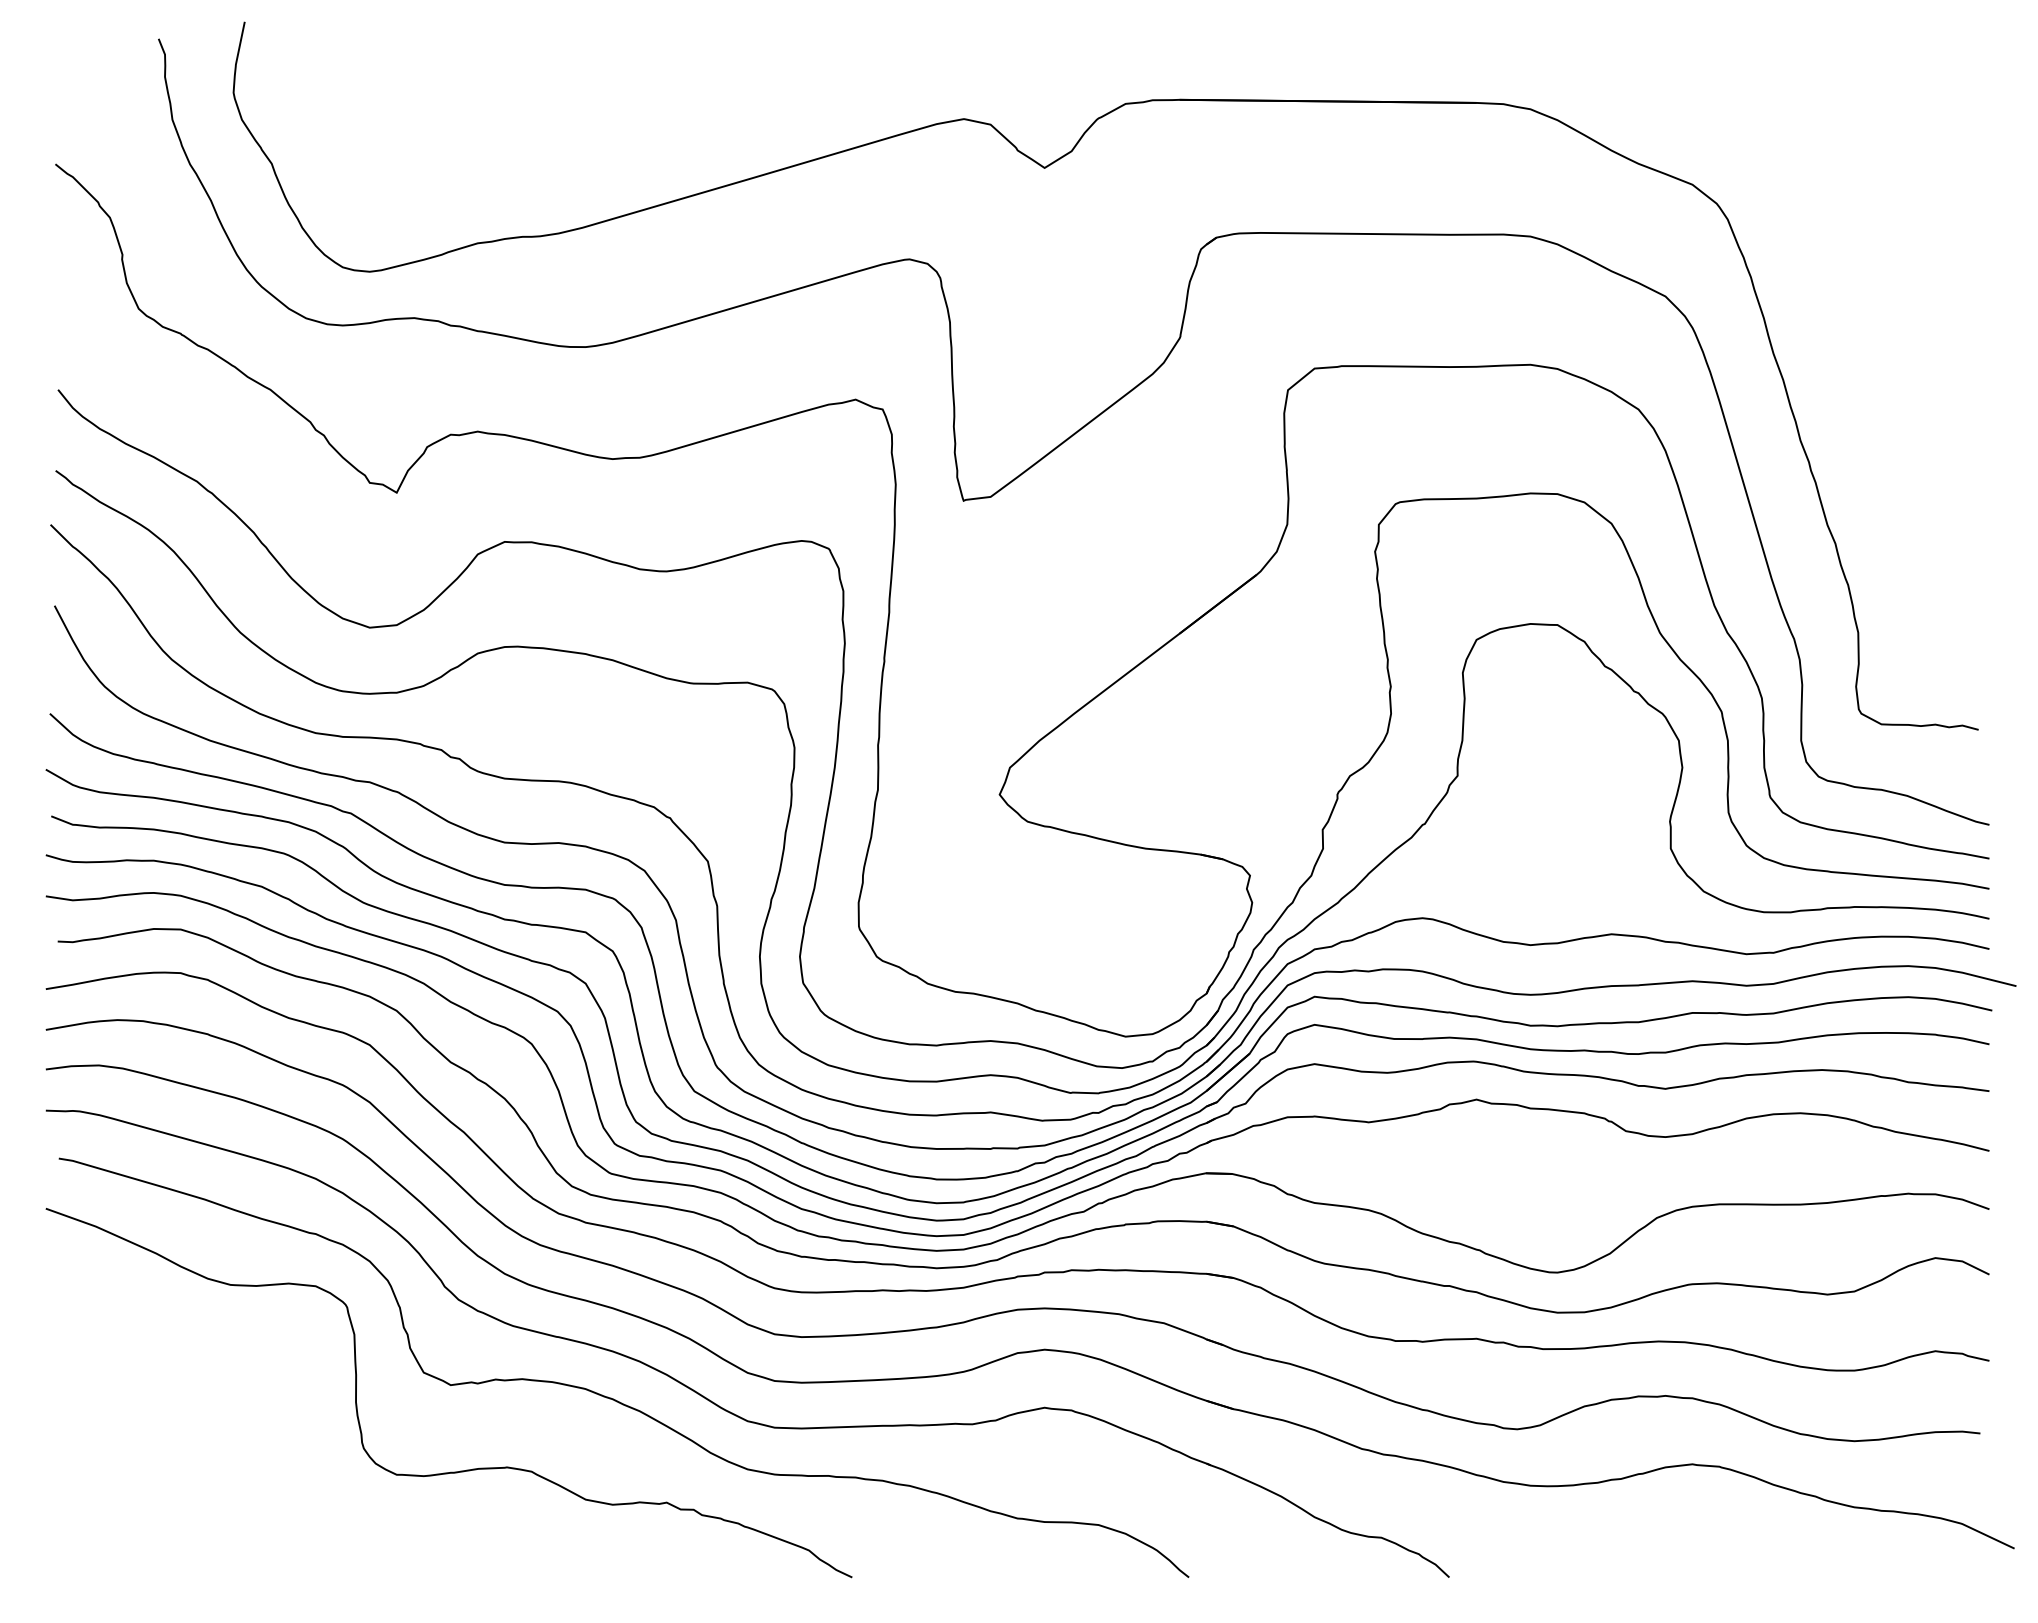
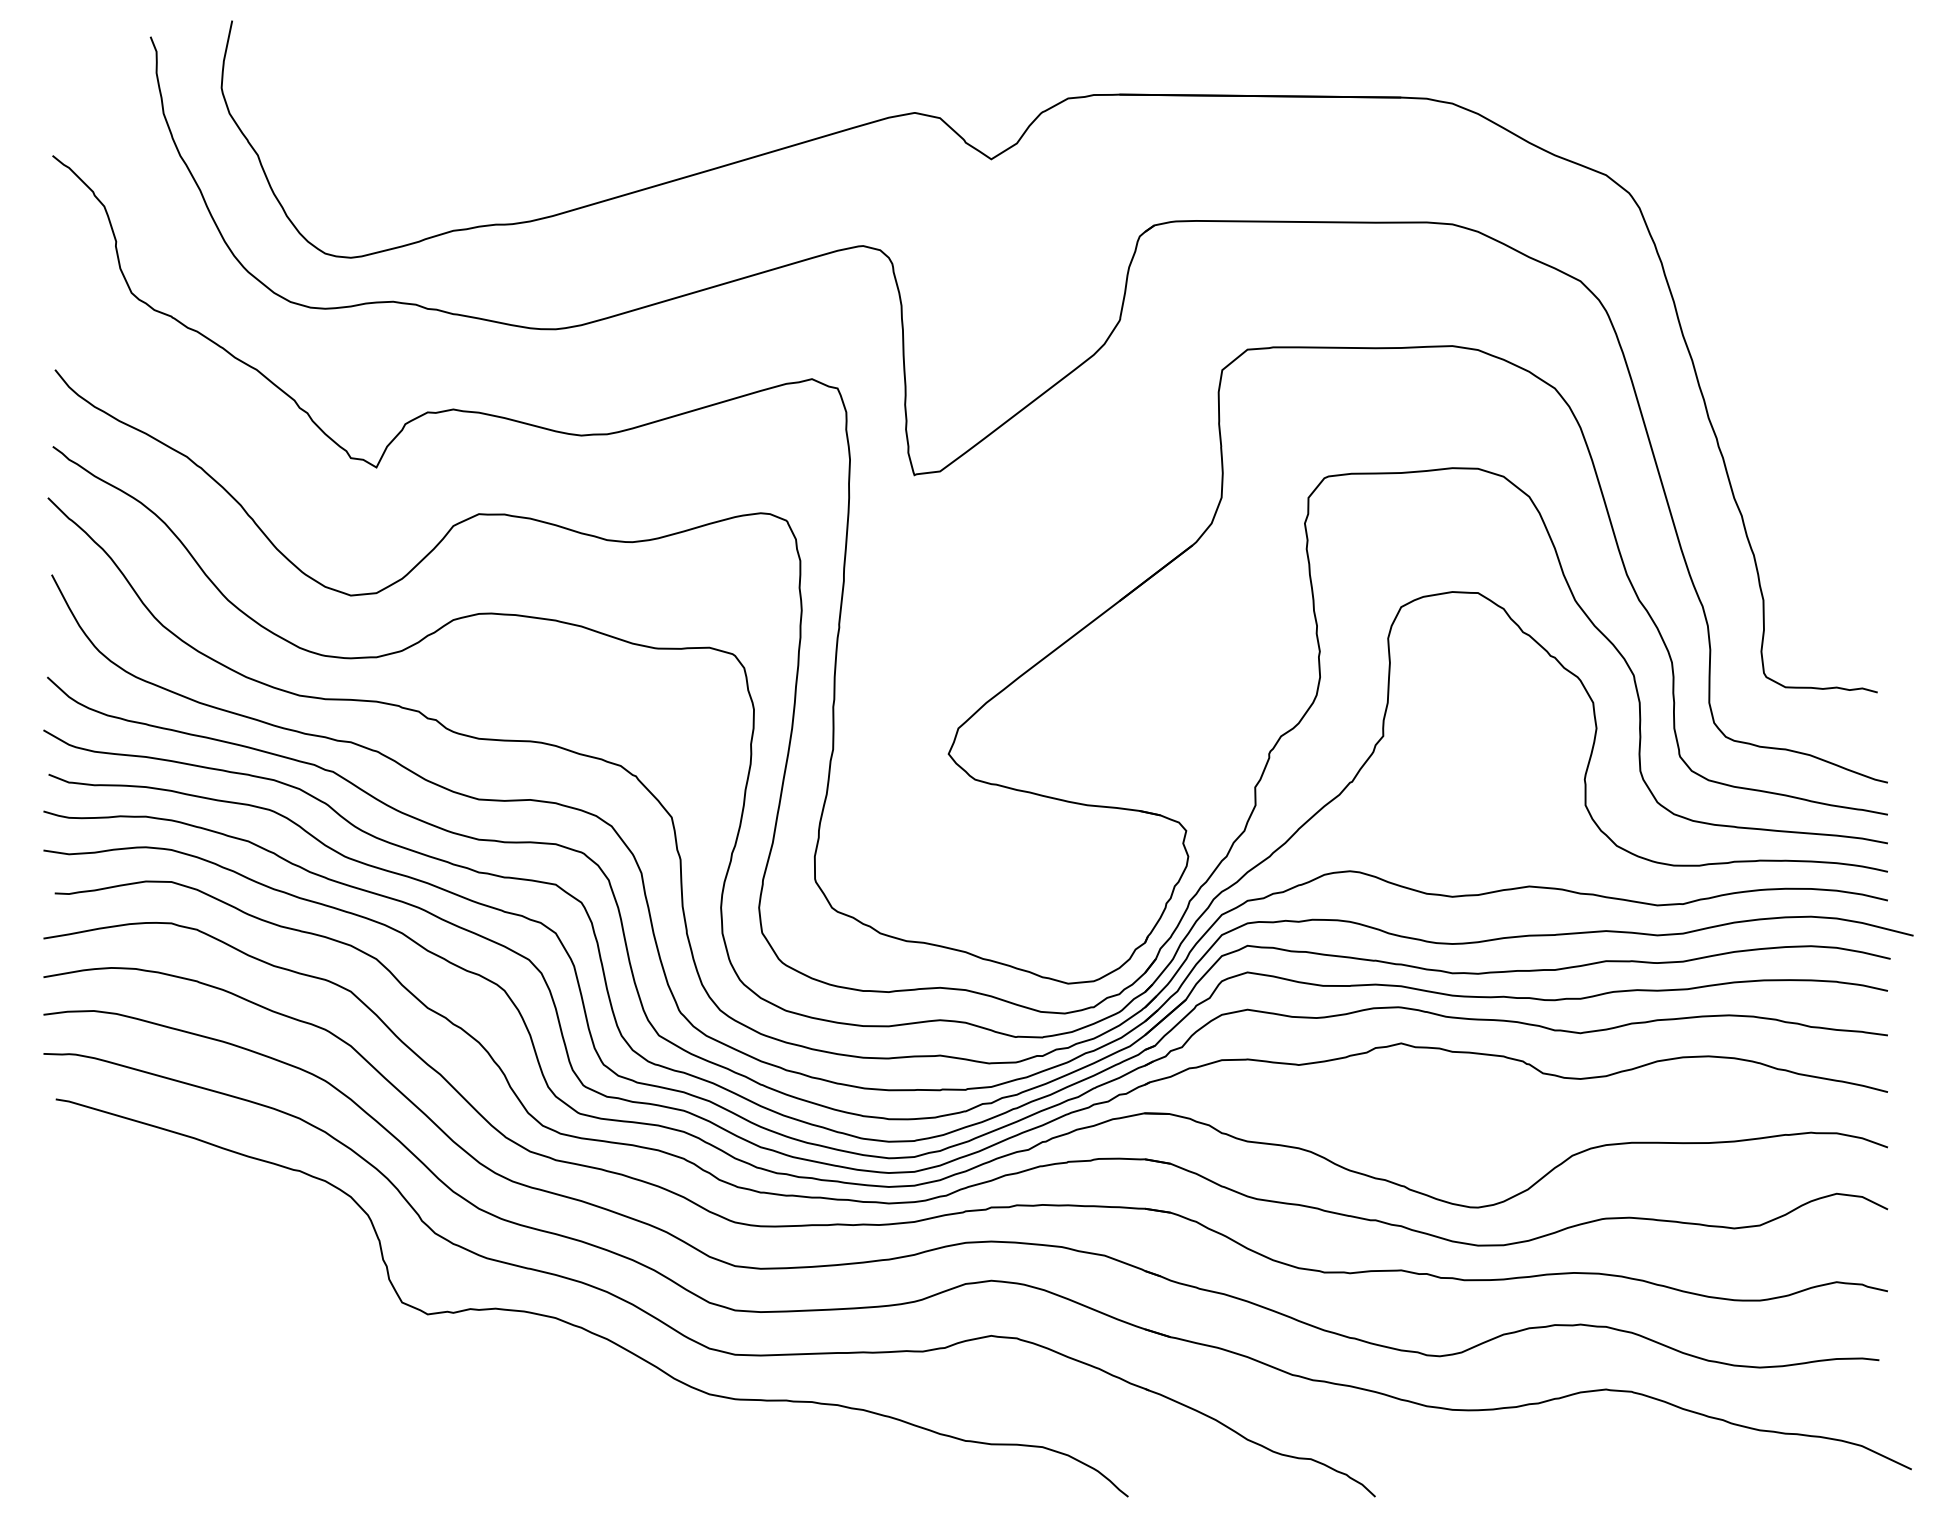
curve: (460, 1470) -> (436, 1395), removed

